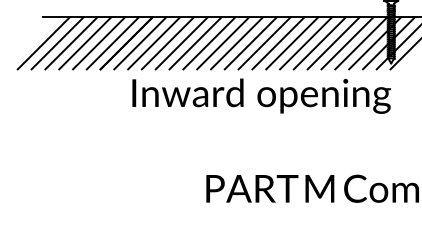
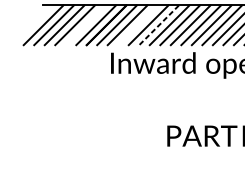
line: (99, 43) -> (85, 25), removed
line: (167, 43) -> (137, 25), removed
line: (195, 43) -> (159, 25), solid -> dashed

